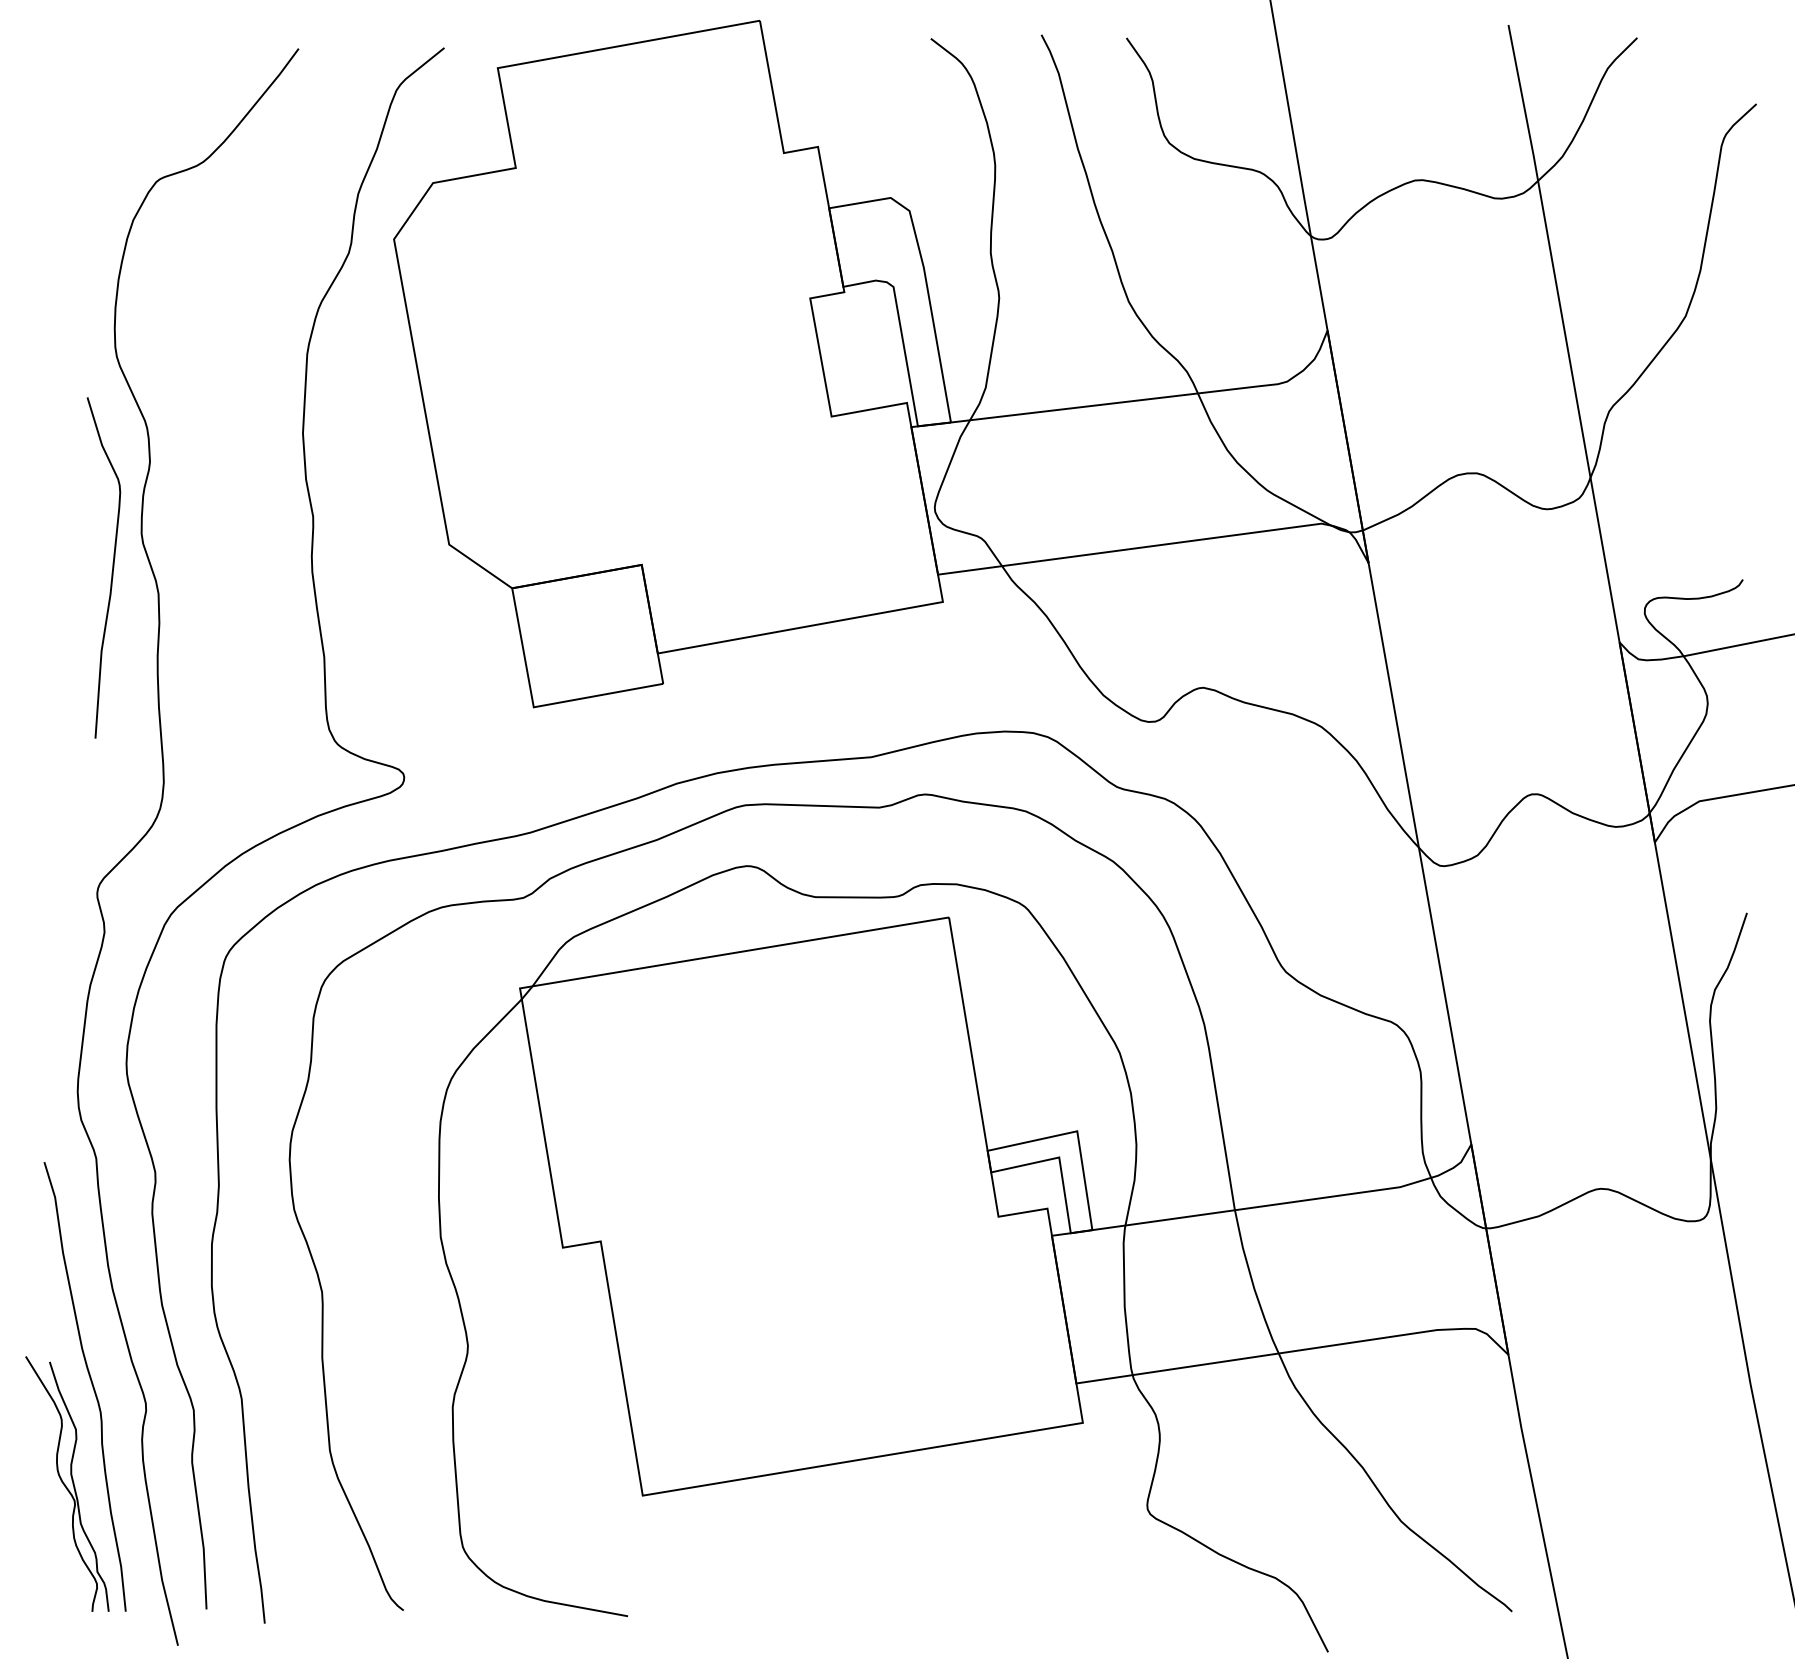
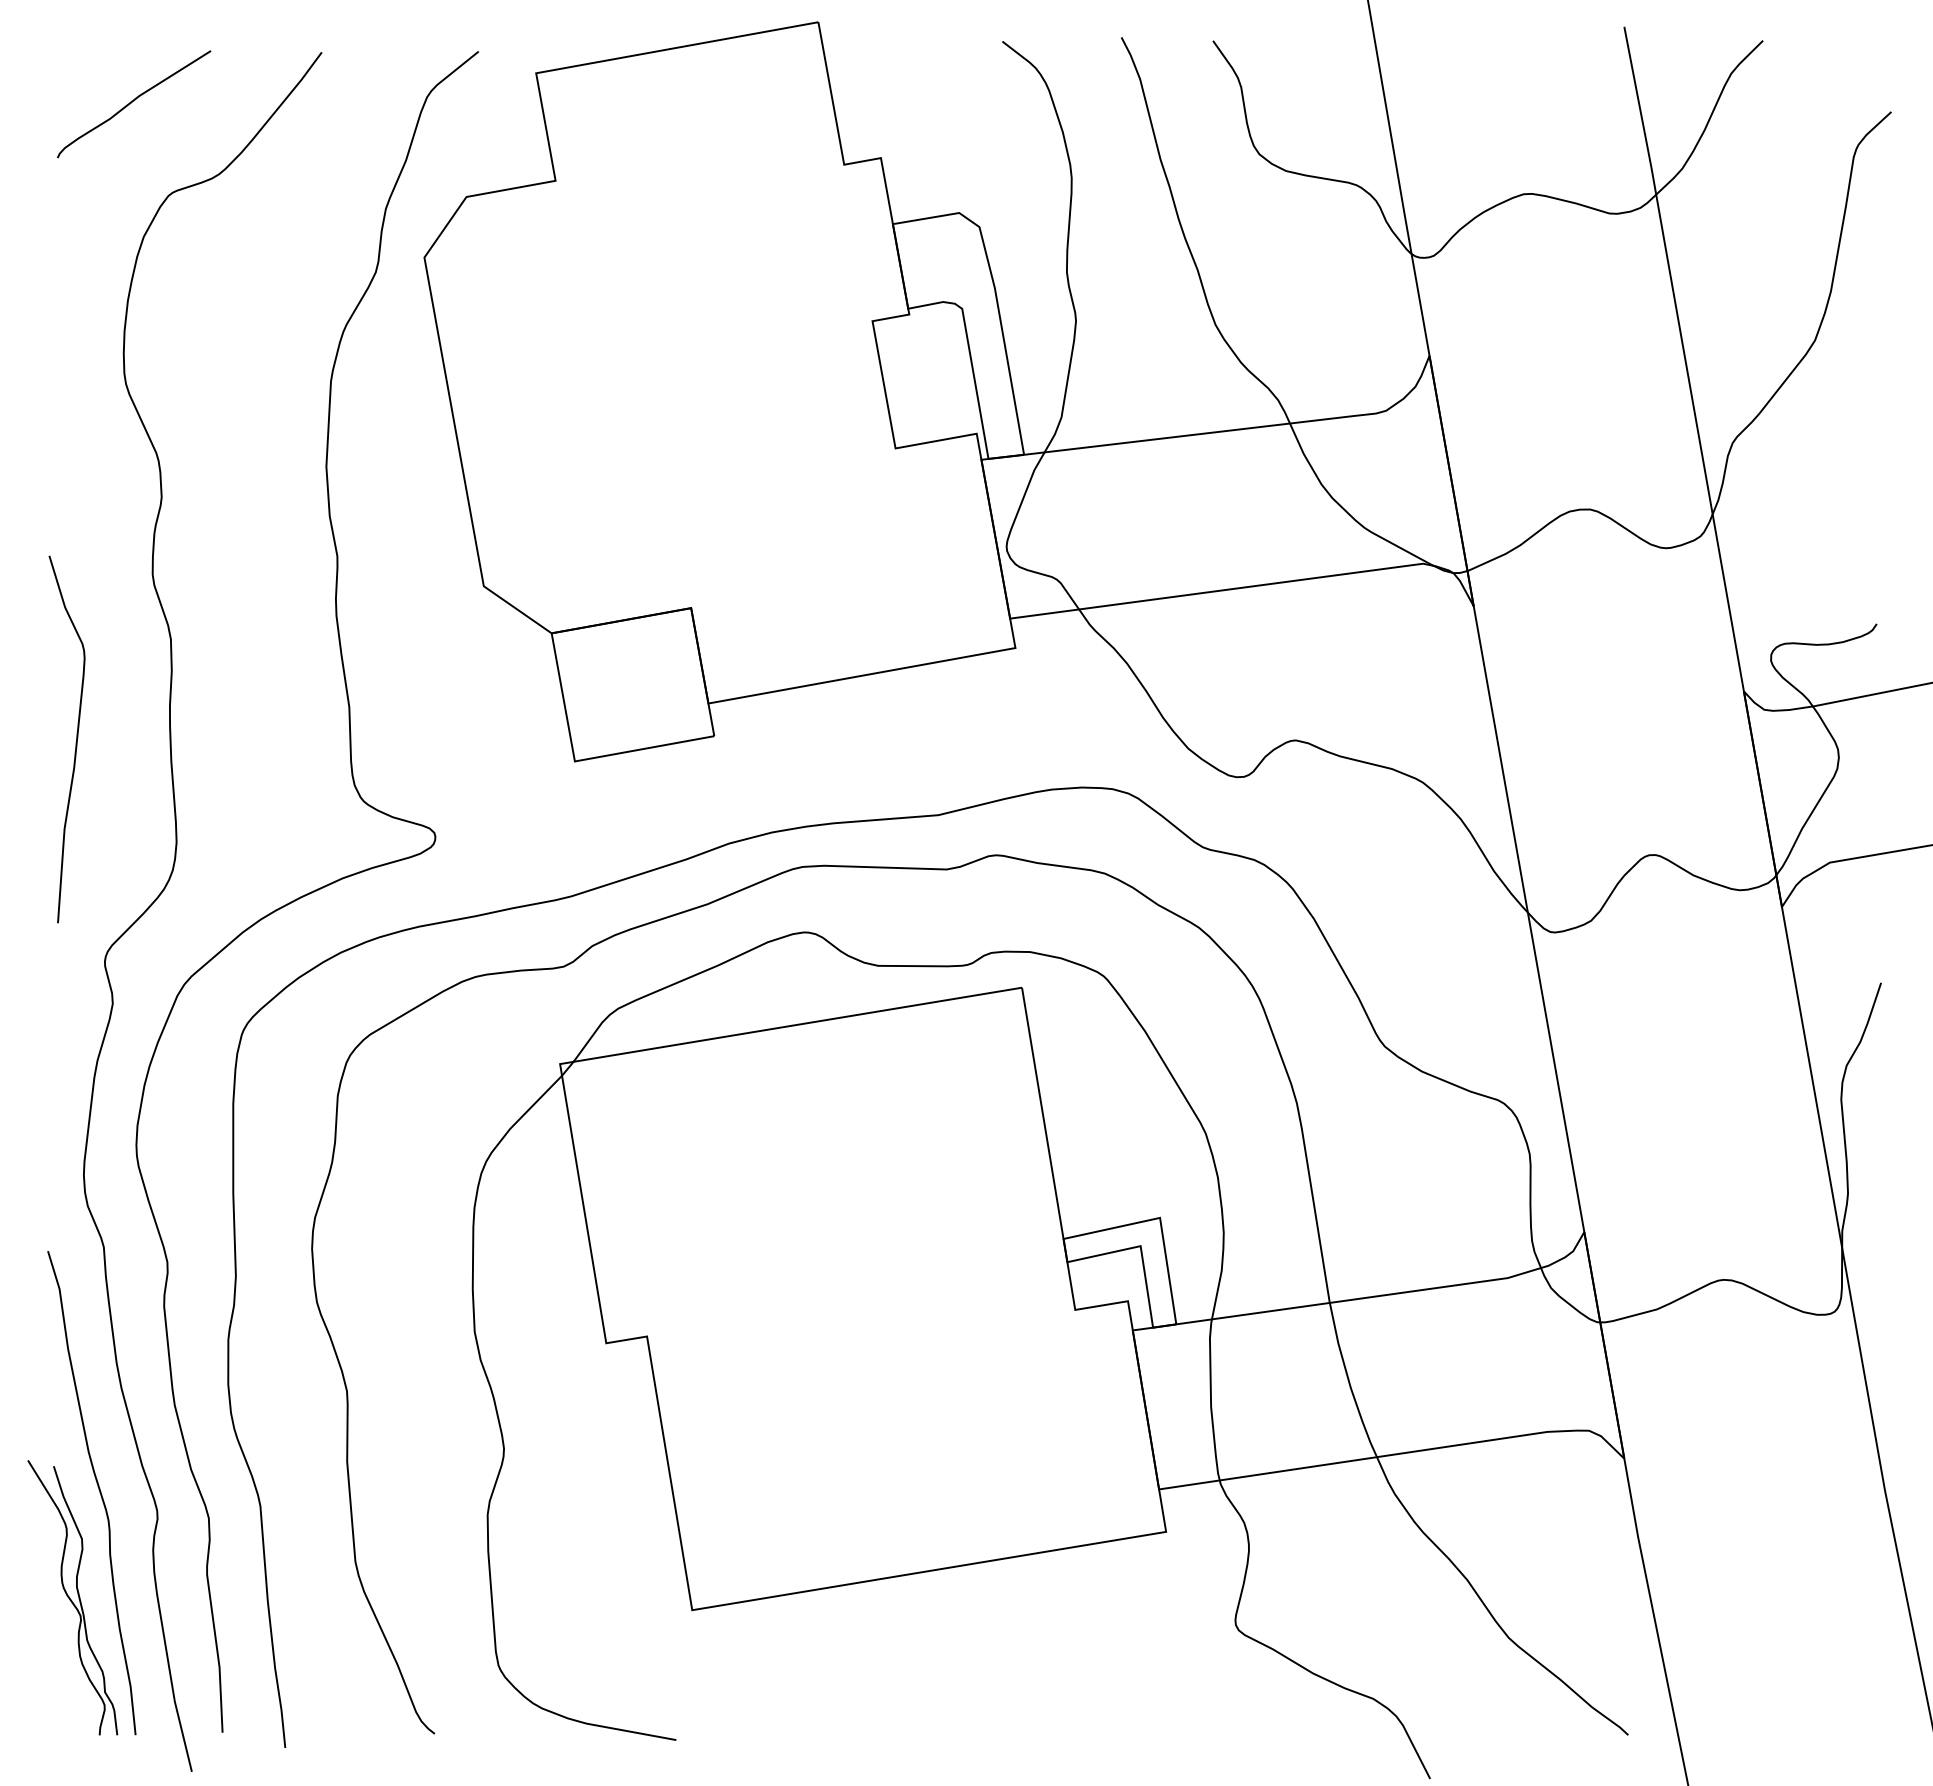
curve: (122, 95) -> (132, 102), added
curve: (111, 570) -> (75, 742), moved

